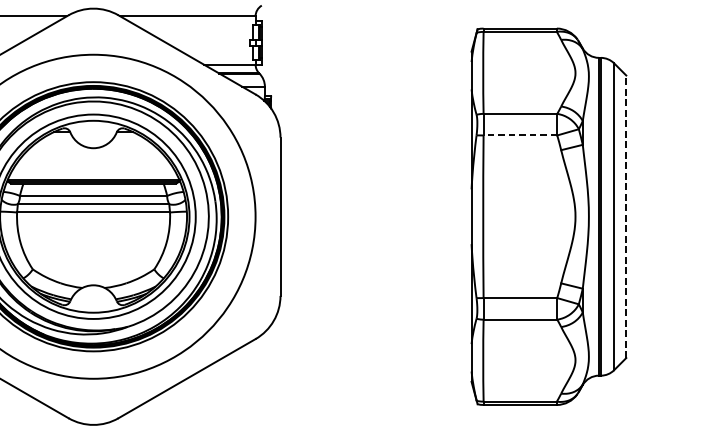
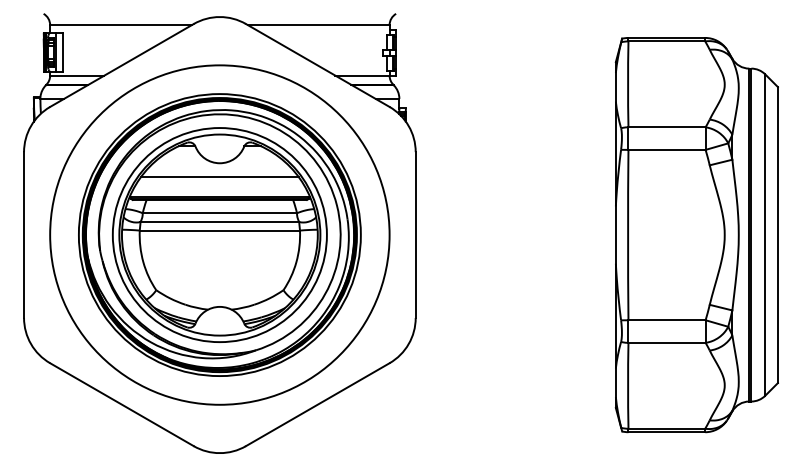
line: (520, 135) -> (667, 149), dashed -> solid
line: (93, 160) -> (219, 176), added
line: (625, 217) -> (777, 235), dashed -> solid

